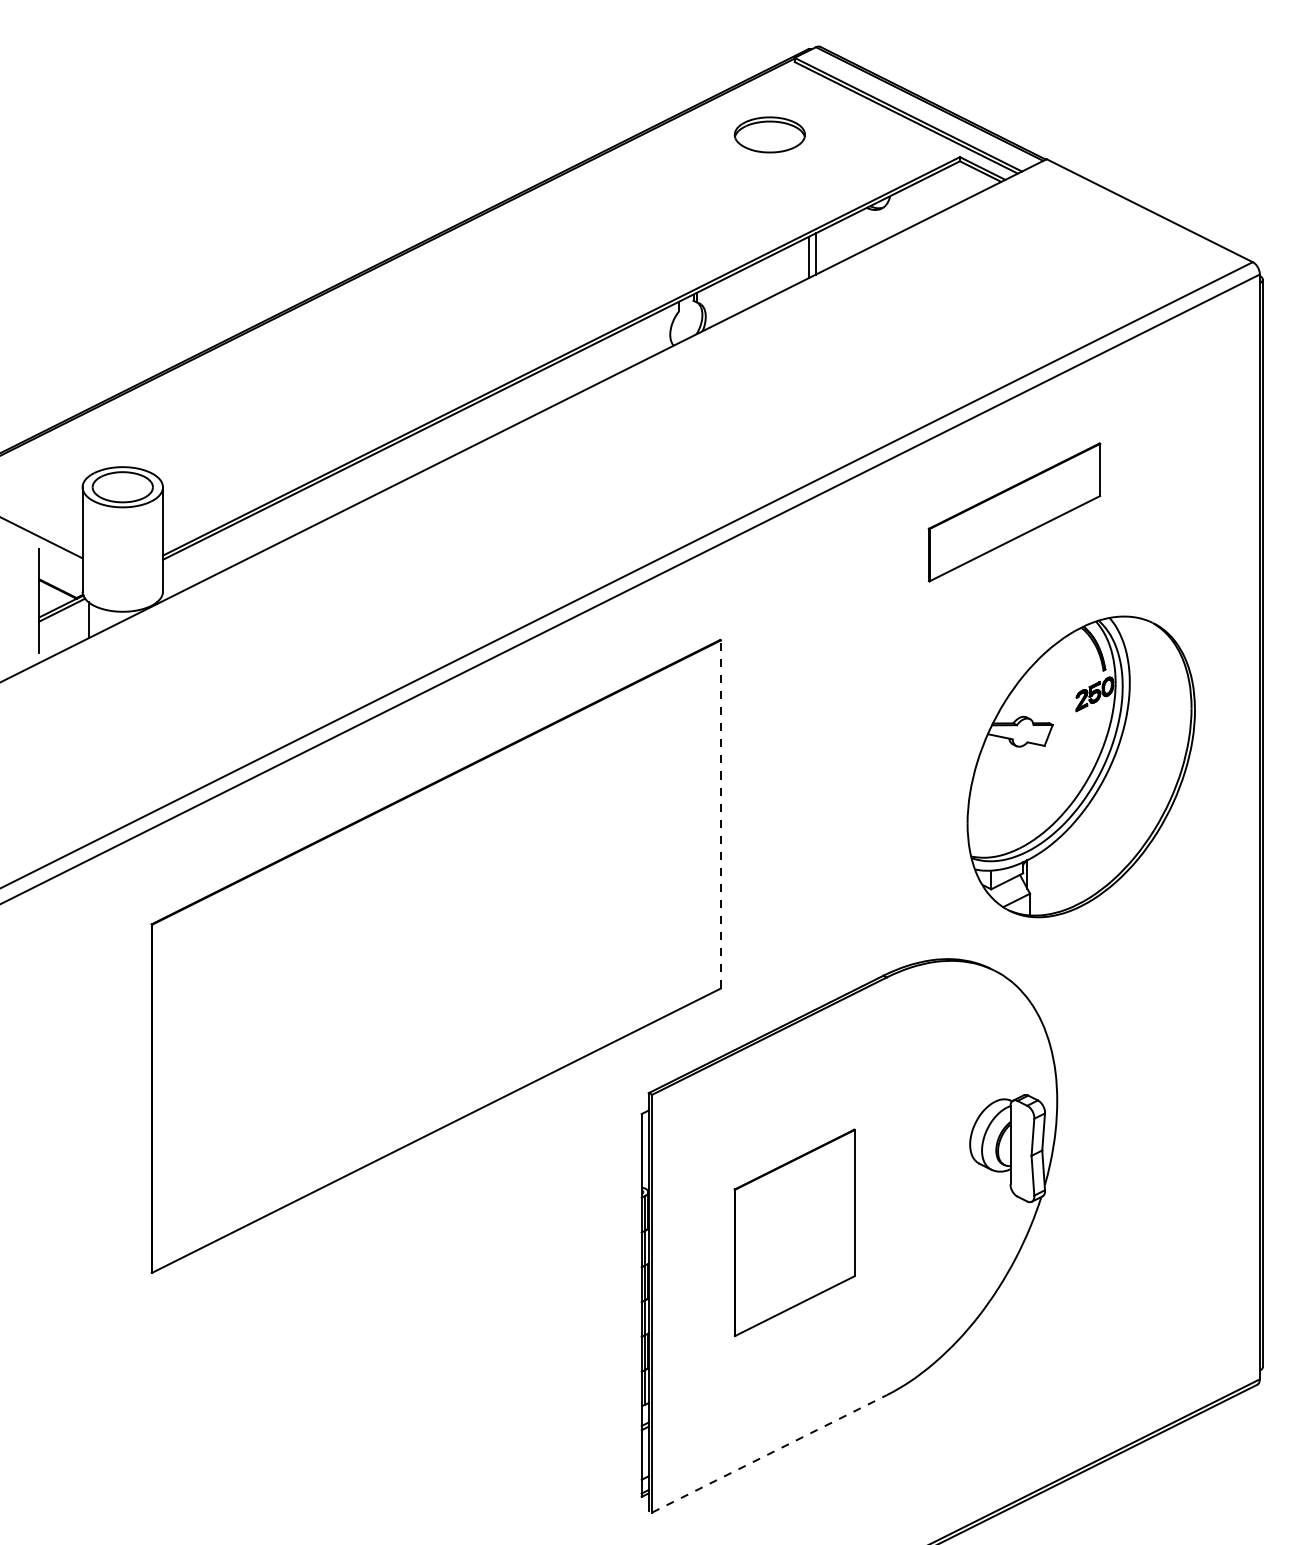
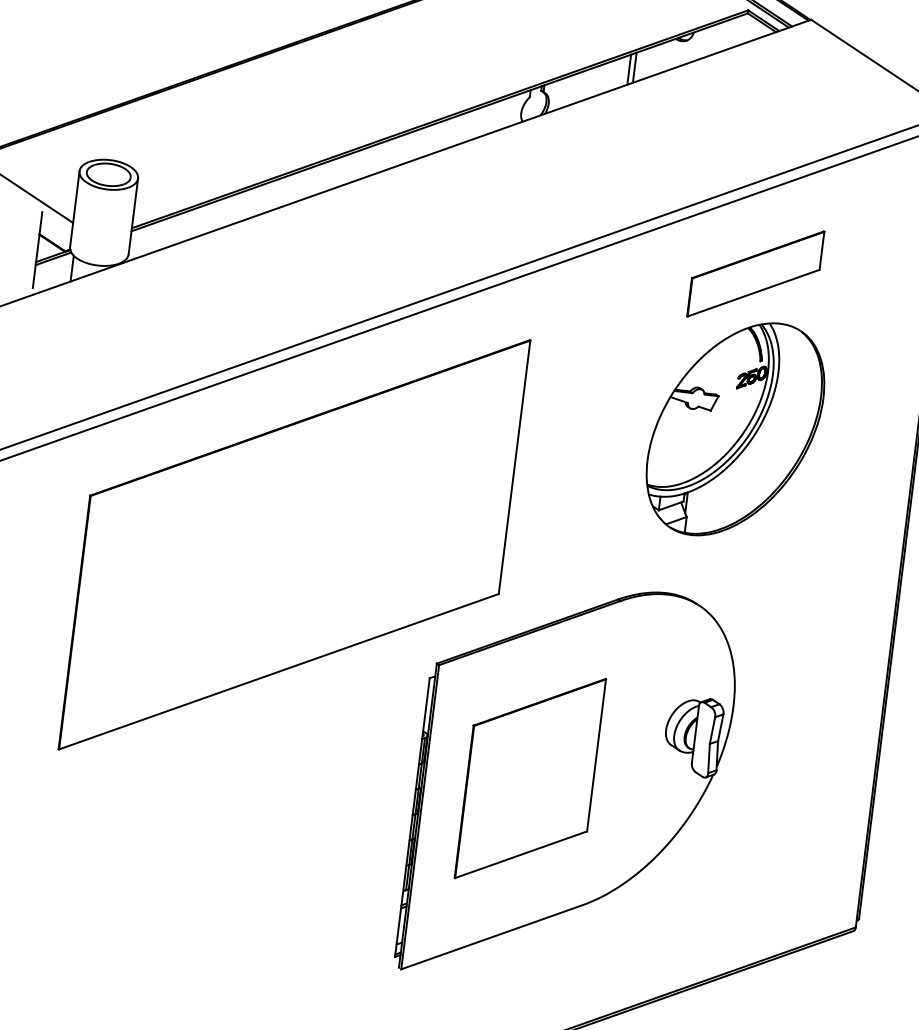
part: (1080, 766) -> (734, 428), moved
line: (720, 813) -> (514, 466), dashed -> solid
part: (794, 1232) -> (530, 778), size x1.43
line: (769, 1453) -> (492, 936), dashed -> solid

